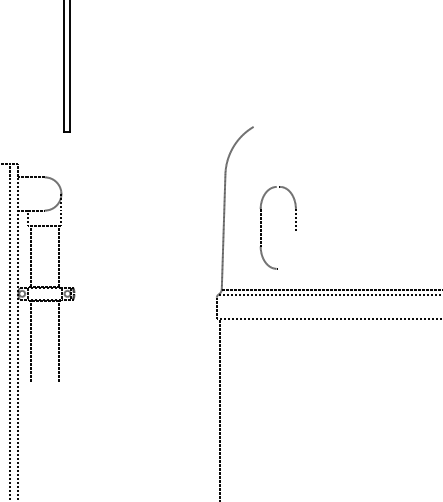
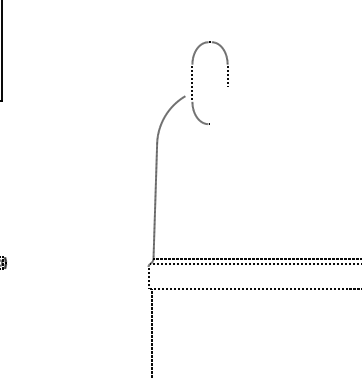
part: (261, 227) -> (193, 82), moved

